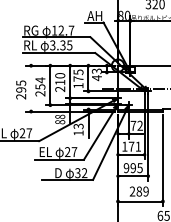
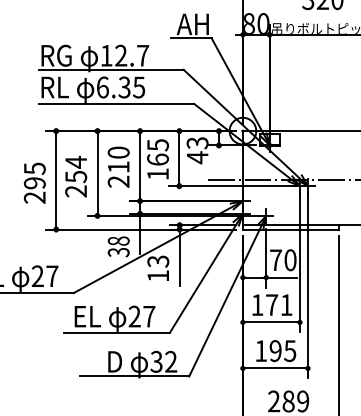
text: (52, 45) -> (102, 87), 3.35 -> 6.35
text: (78, 78) -> (157, 158), 175 -> 165
line: (31, 88) -> (56, 180), added
text: (59, 122) -> (117, 253), 88 -> 38
text: (139, 125) -> (289, 259), 72 -> 70
text: (126, 168) -> (261, 351), 995 -> 195

